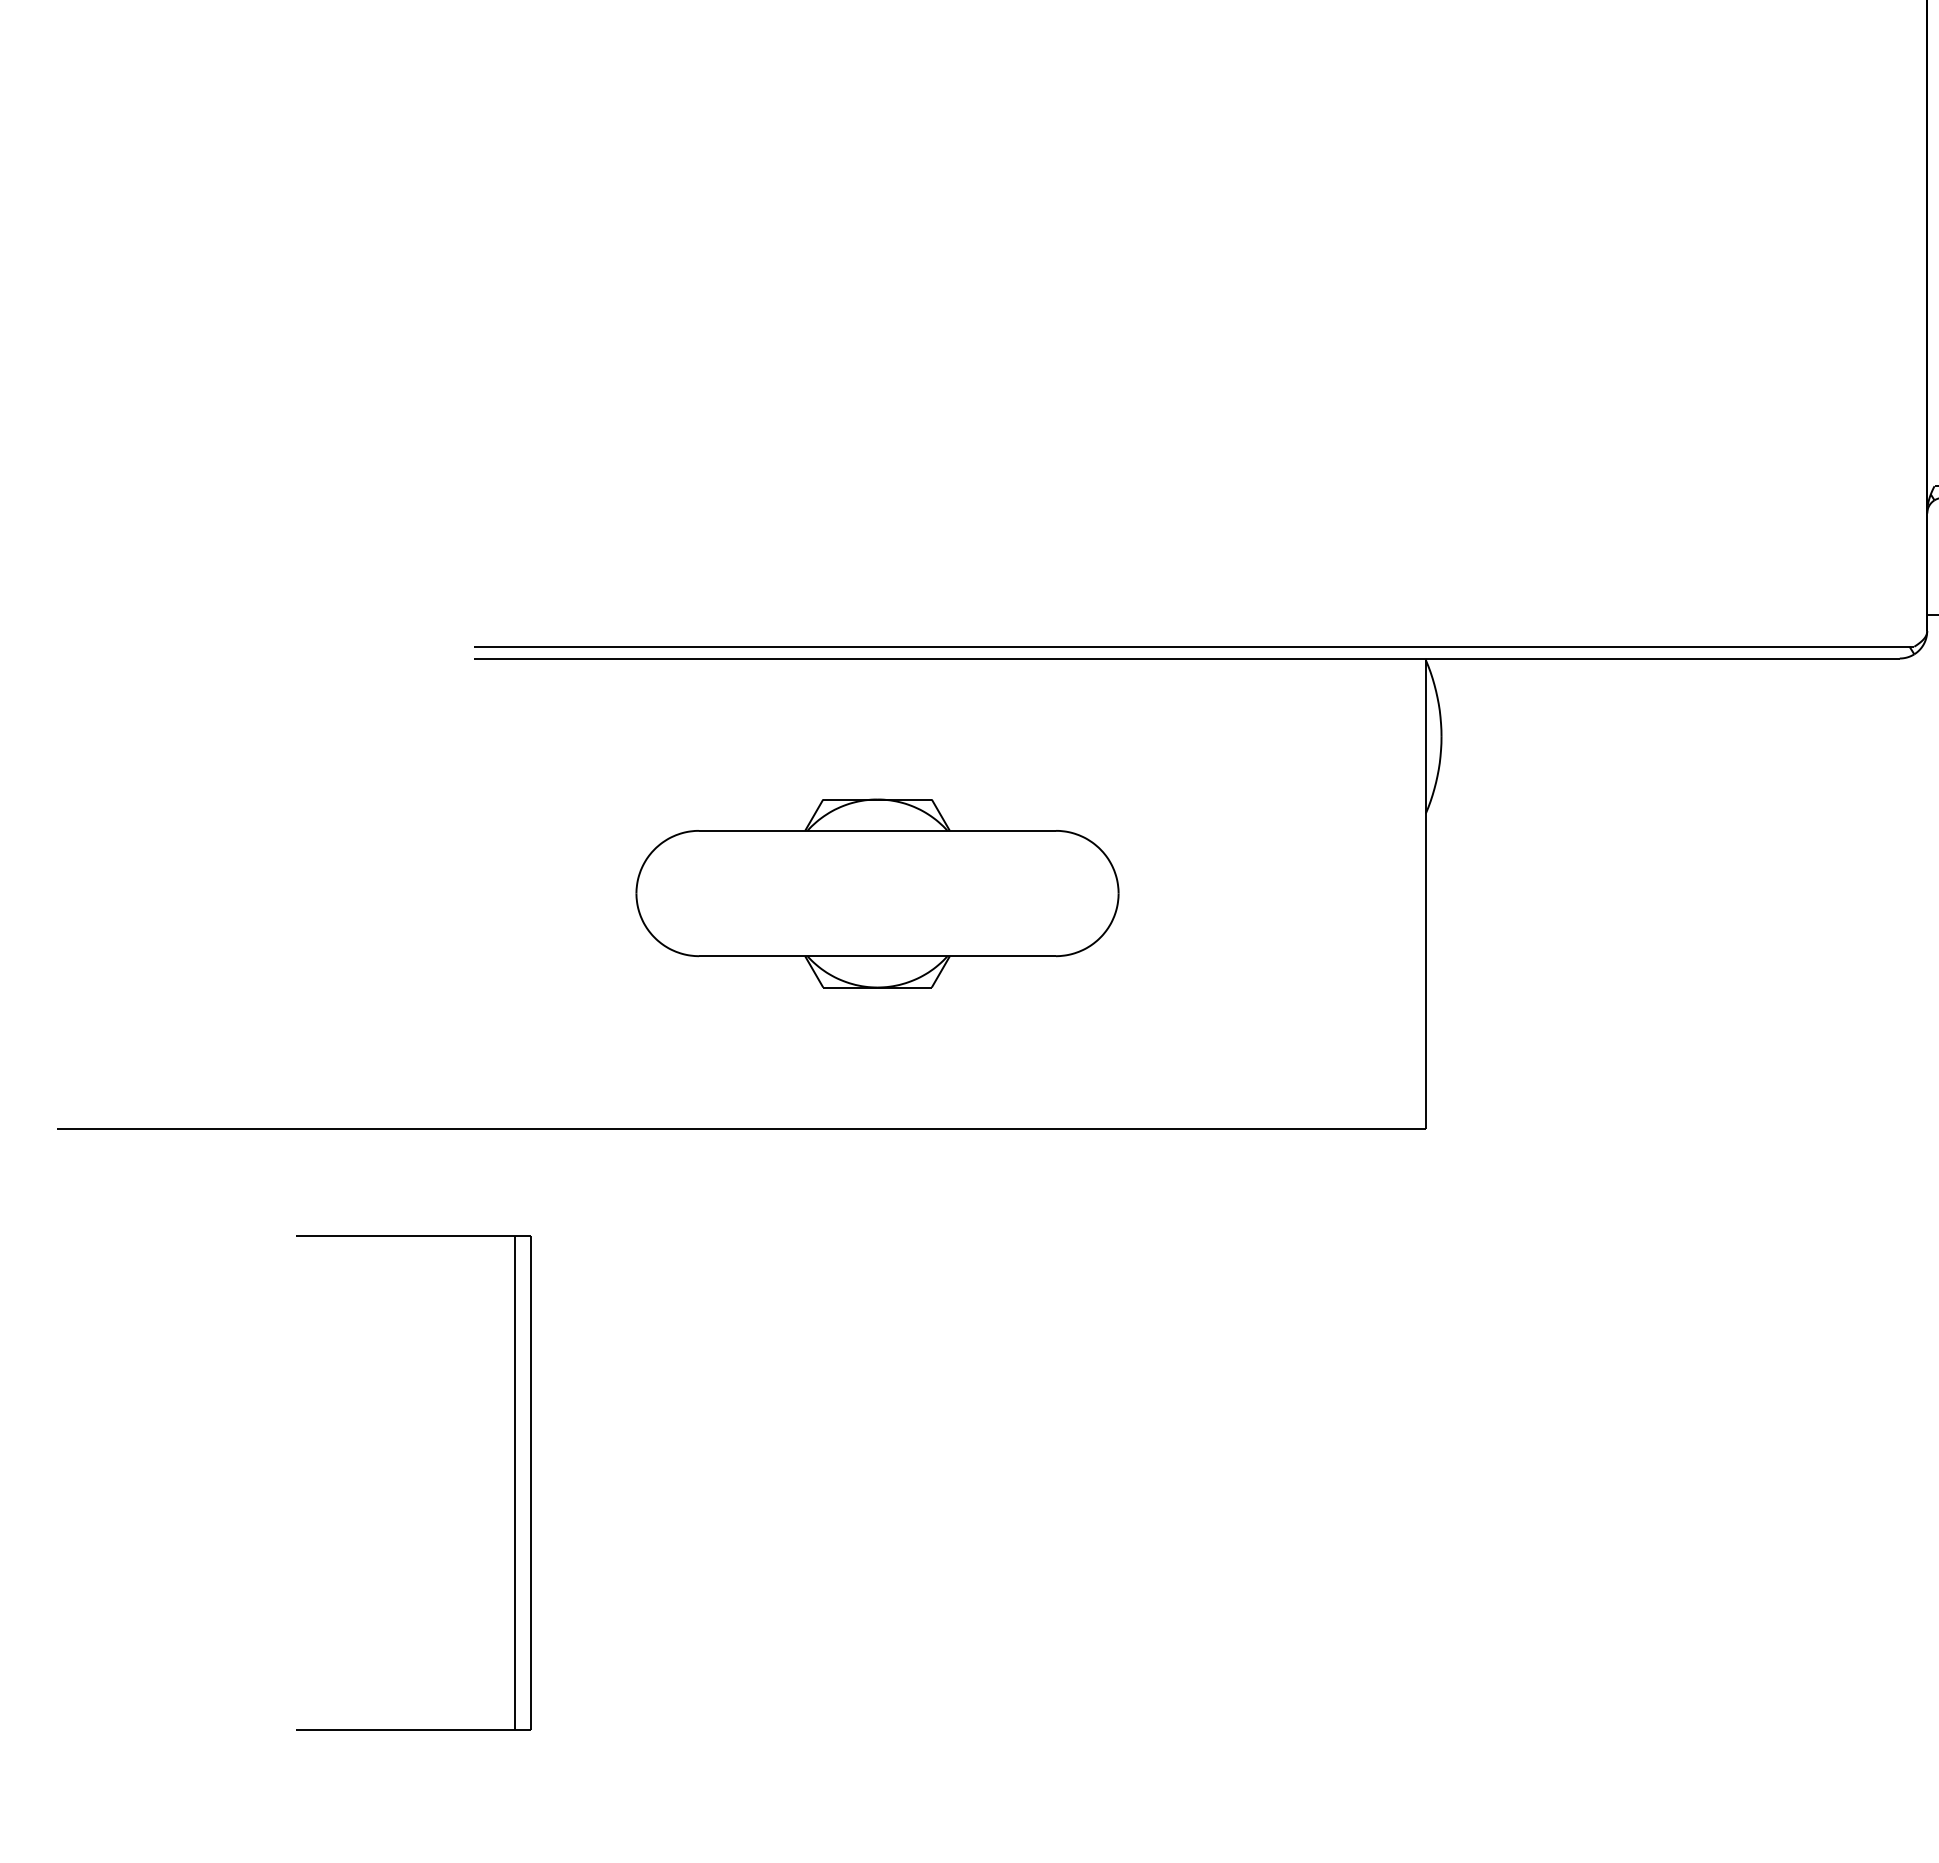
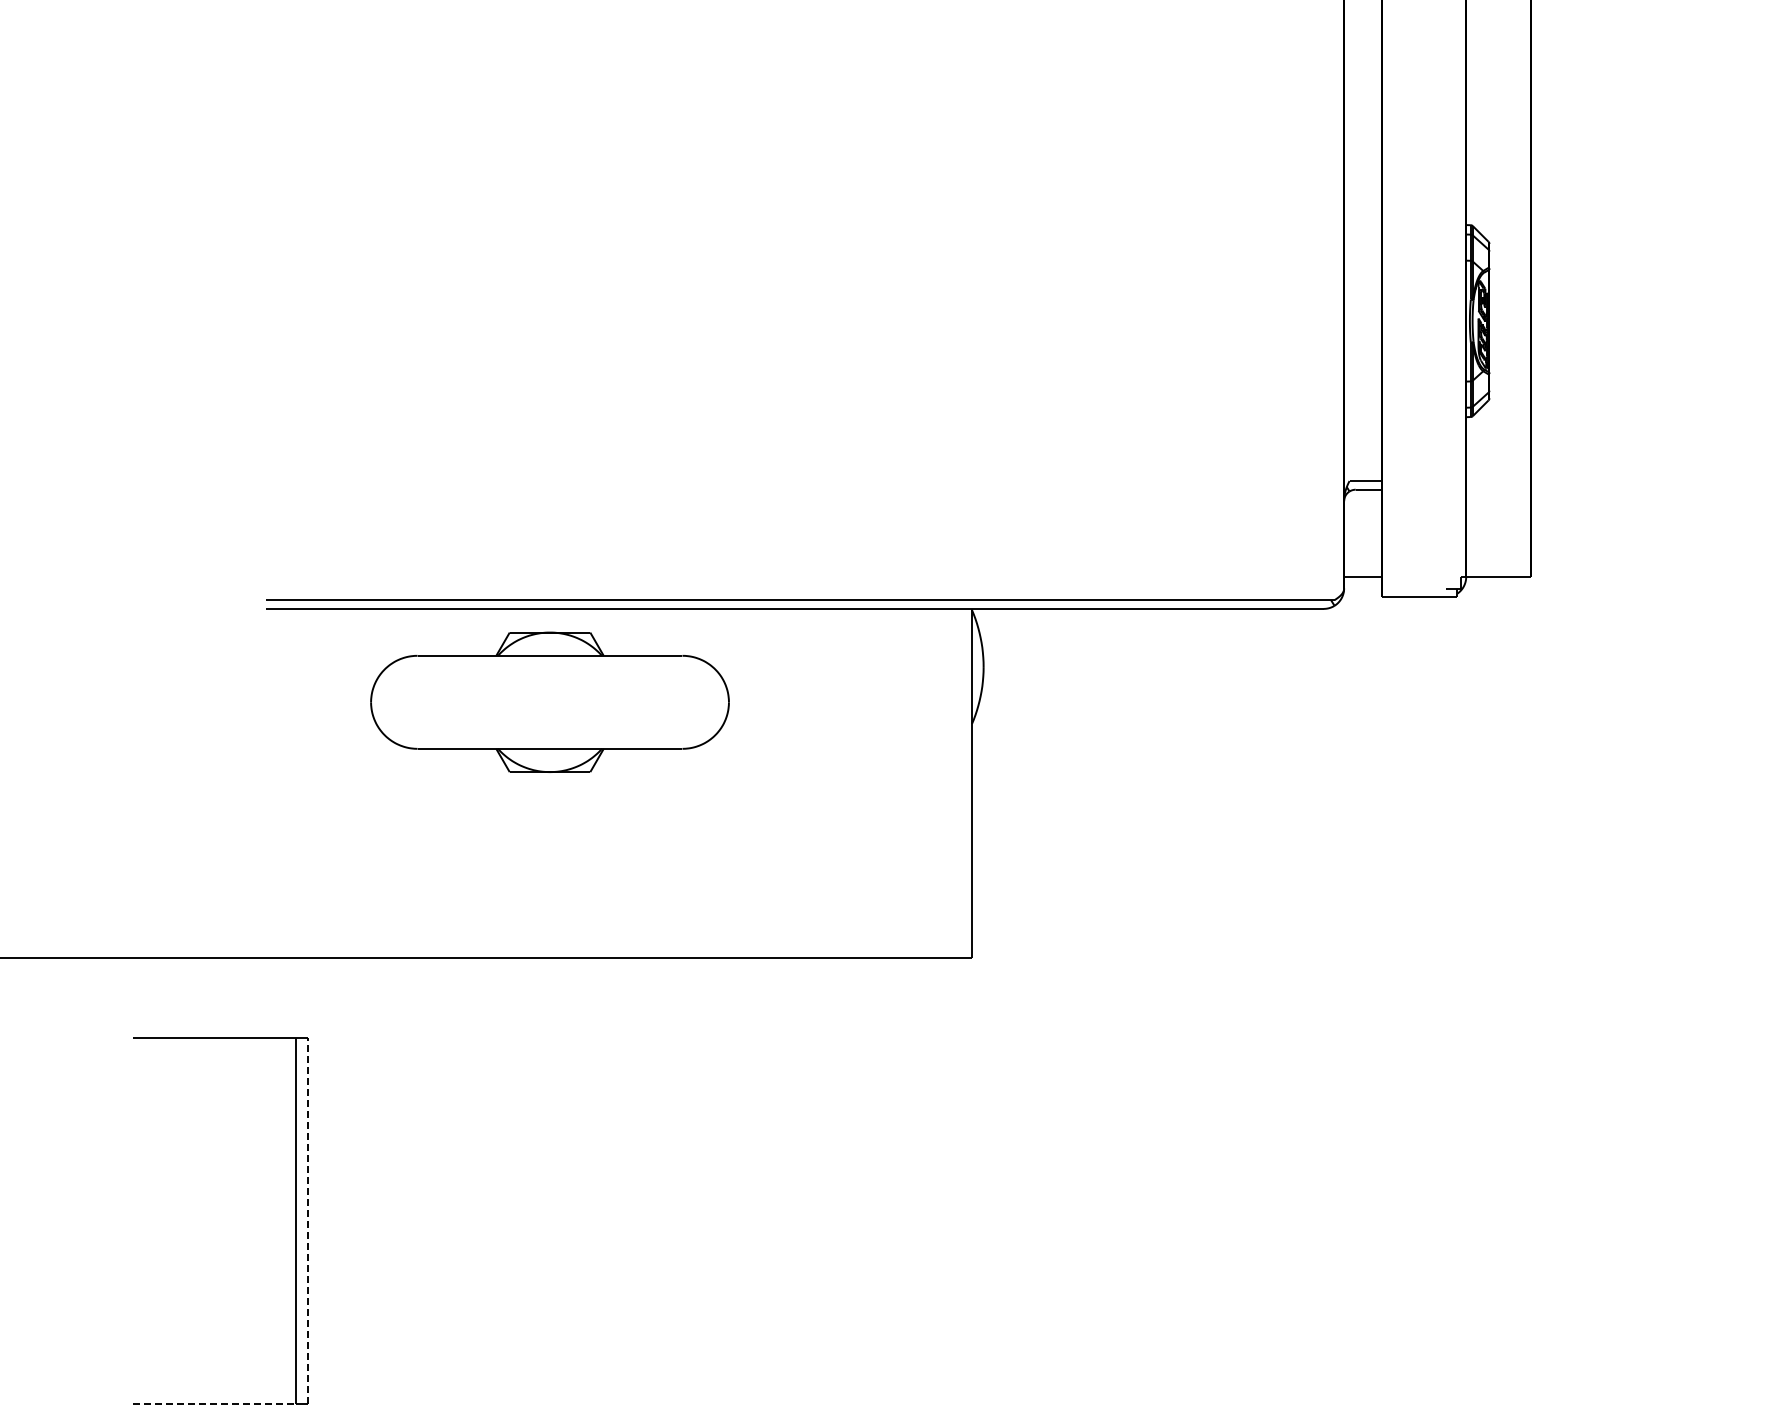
part: (876, 892) -> (549, 701), moved
line: (530, 1482) -> (307, 1220), solid -> dashed
line: (406, 1730) -> (215, 1404), solid -> dashed

